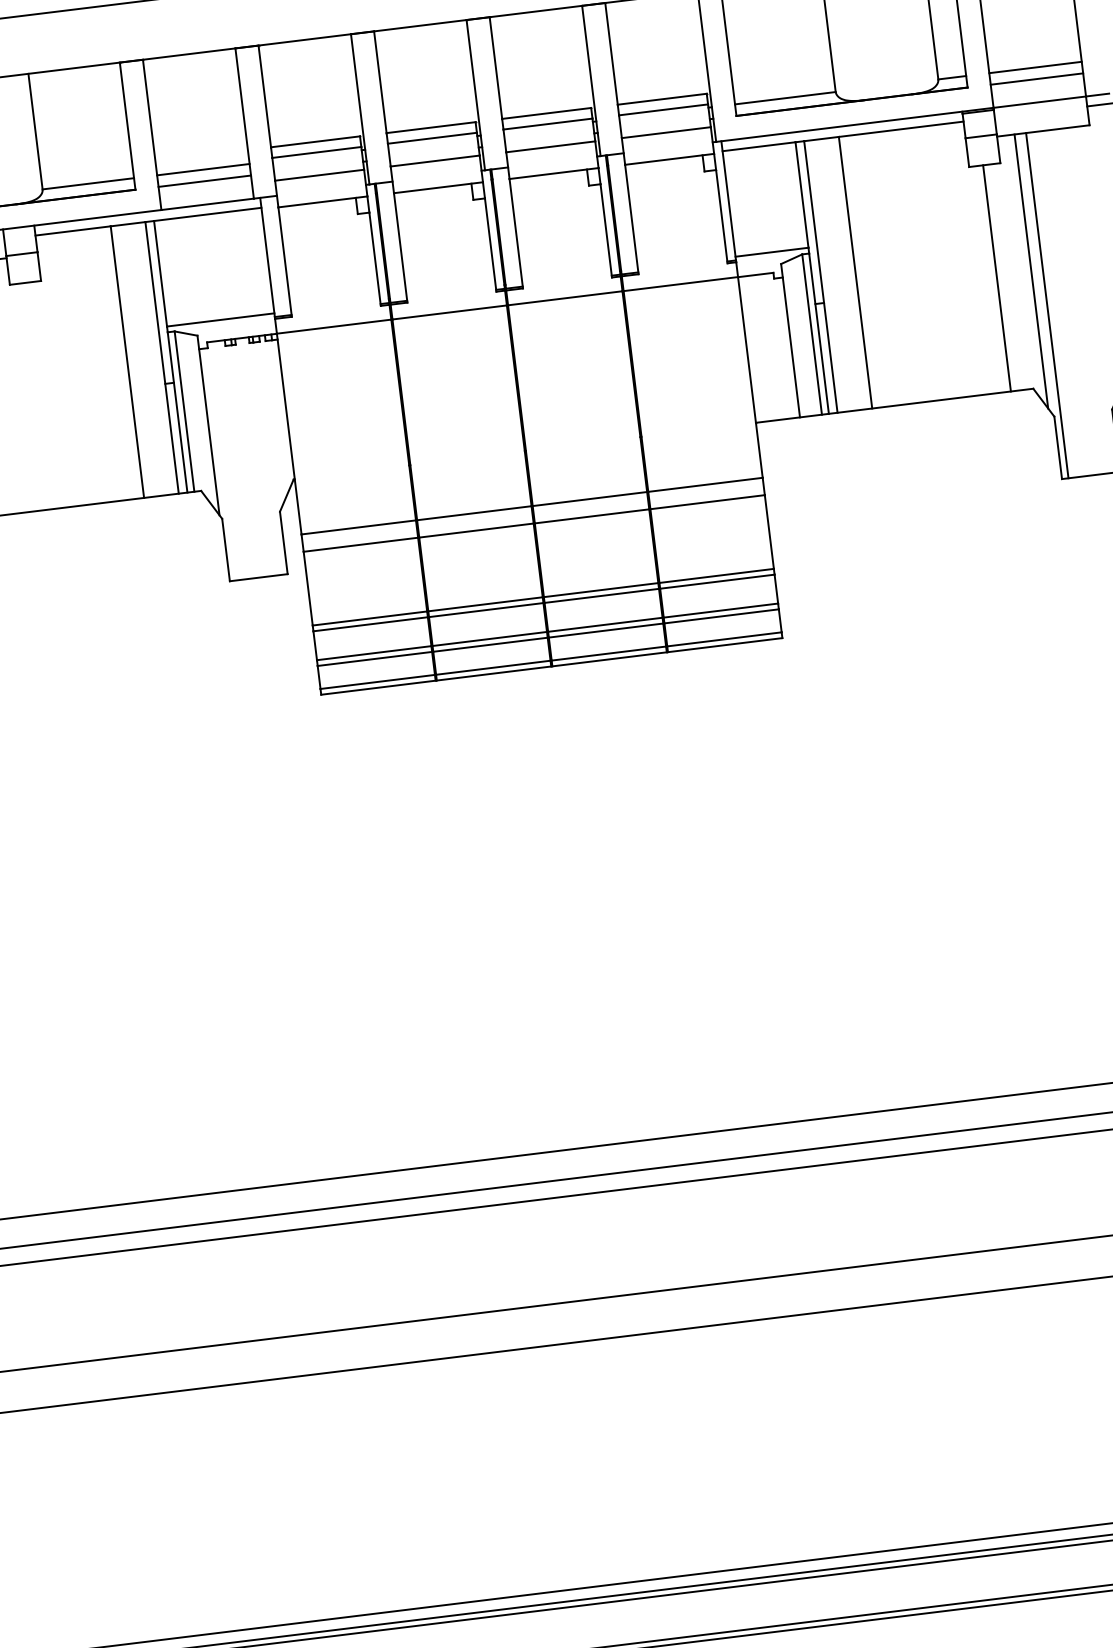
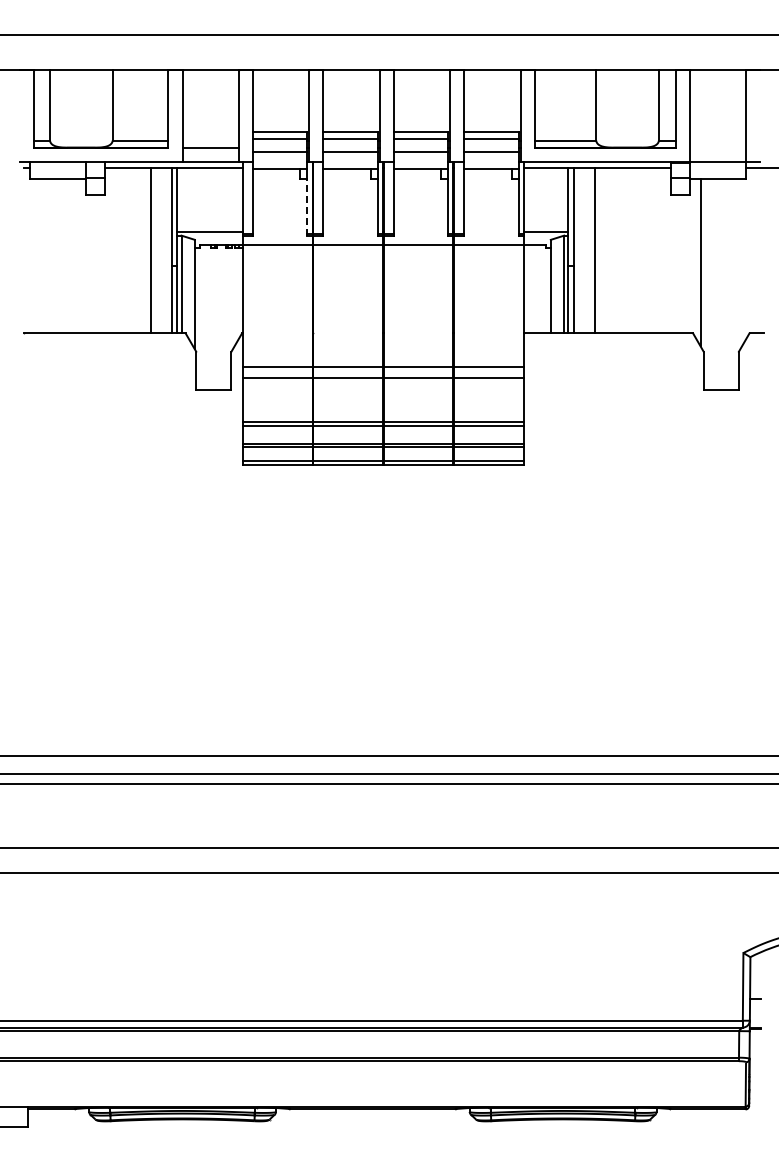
line: (1034, 67) -> (717, 140), removed
line: (1035, 78) -> (717, 147), removed
line: (203, 169) -> (210, 140), removed
line: (375, 258) -> (307, 206), solid -> dashed
line: (997, 278) -> (679, 264), removed
line: (1047, 305) -> (707, 284), removed

